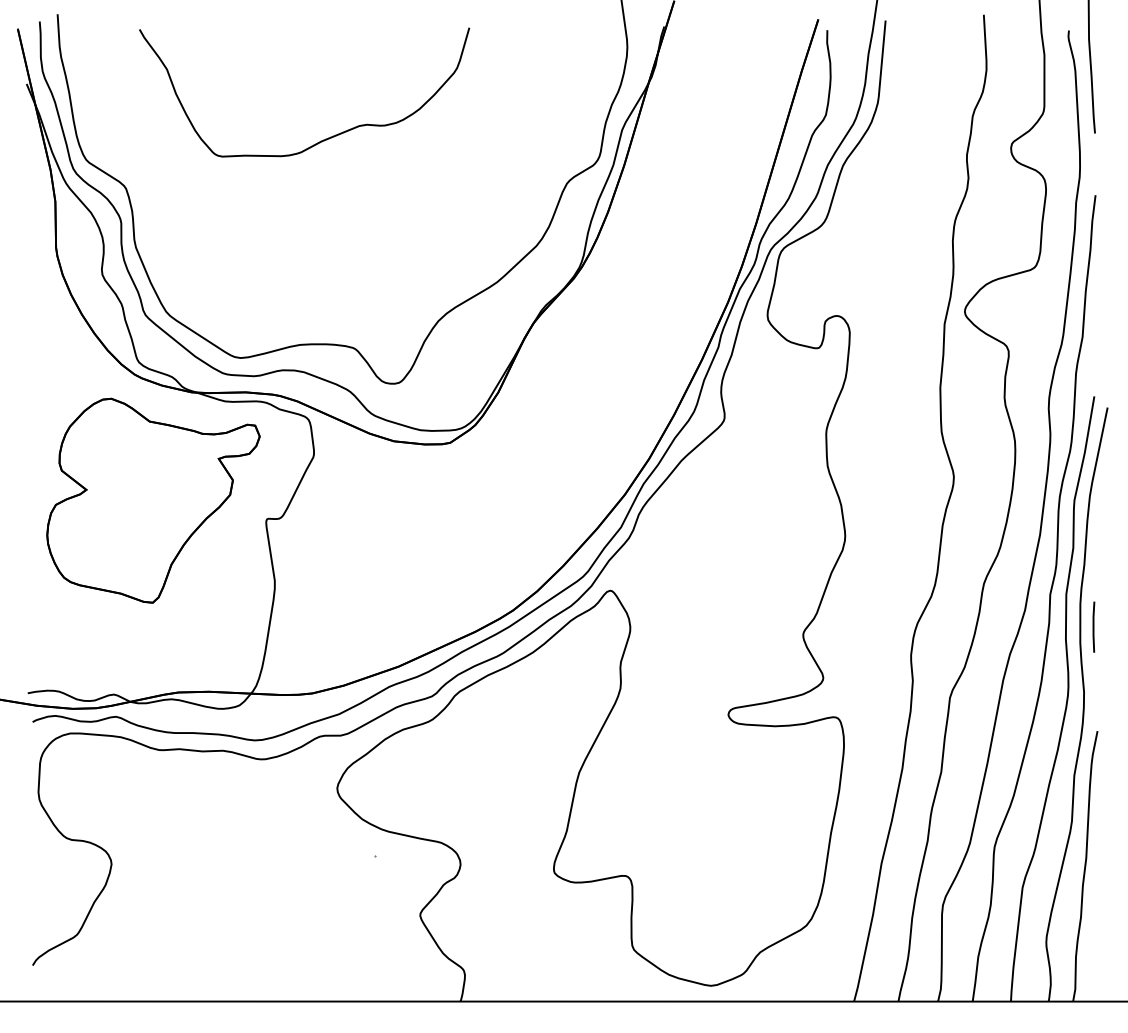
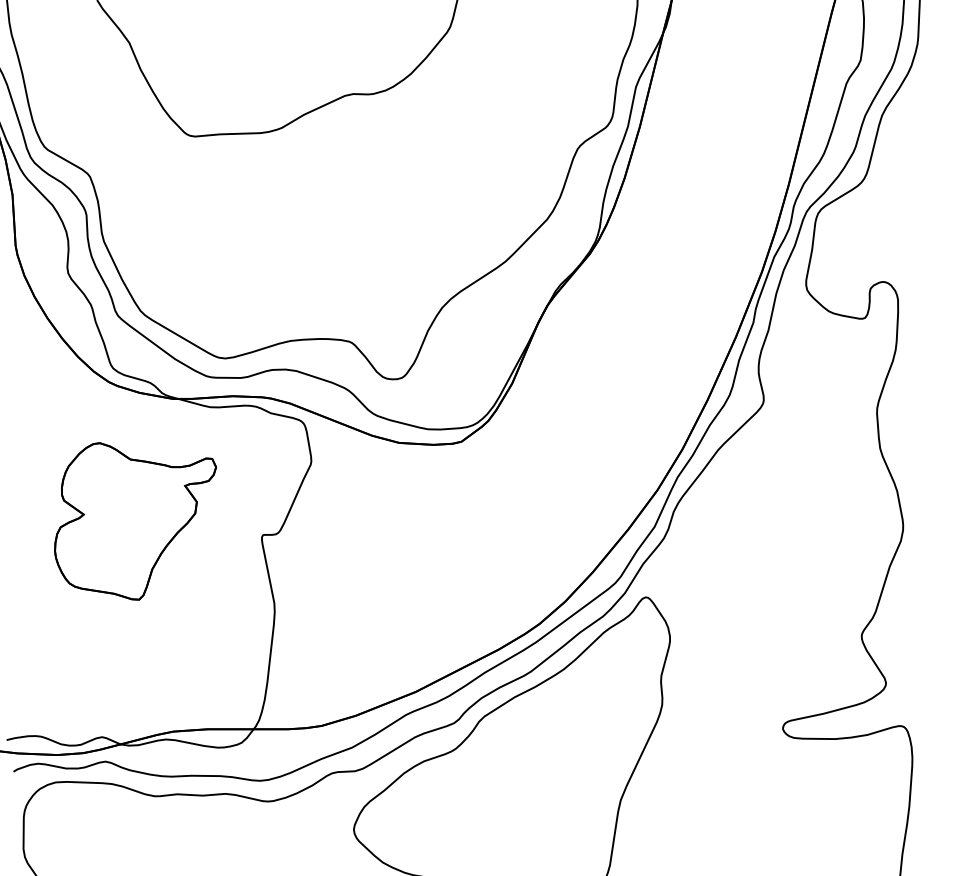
part: (153, 500) -> (136, 520), size x0.7

